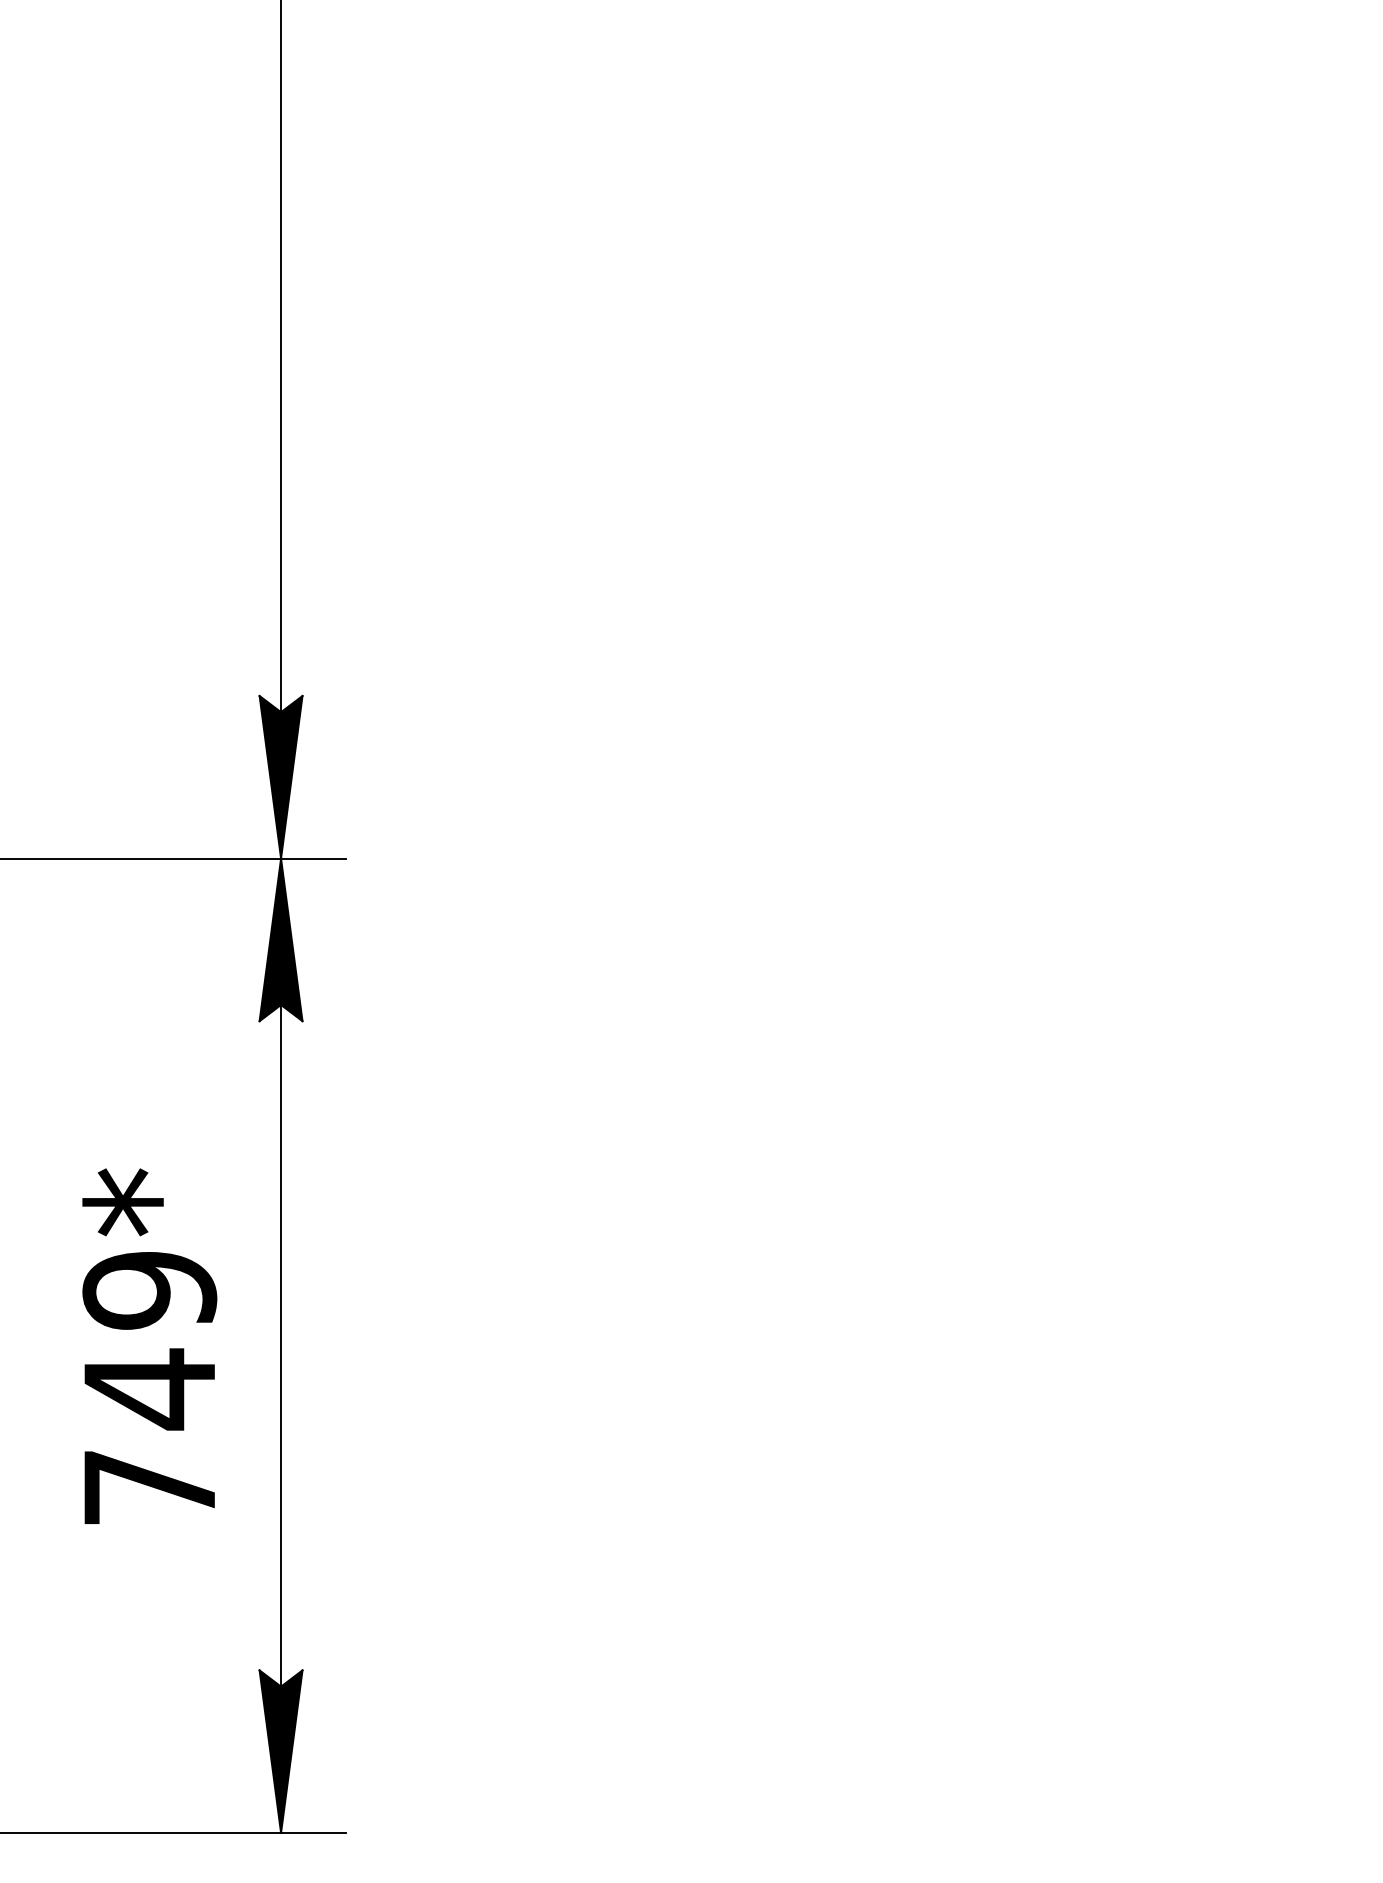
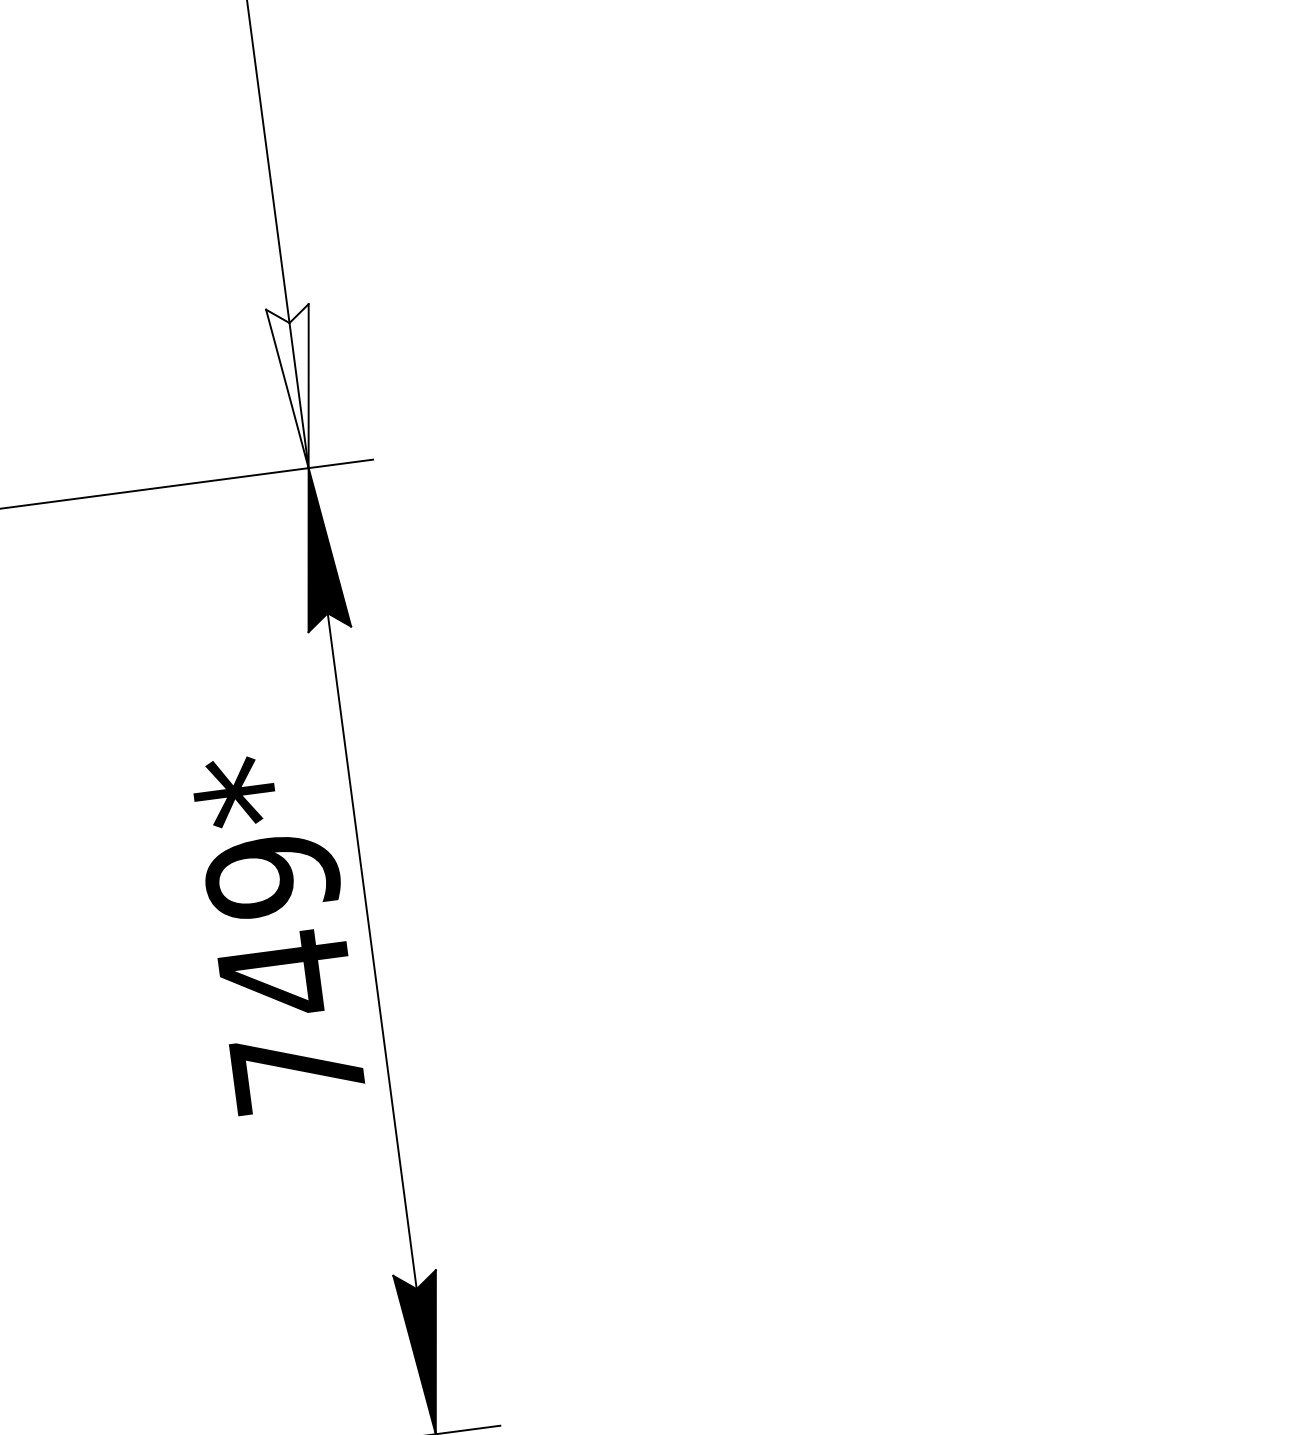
fill: (280, 776) -> (297, 386), removed
text: (149, 1345) -> (279, 930), moved

